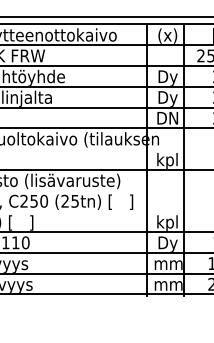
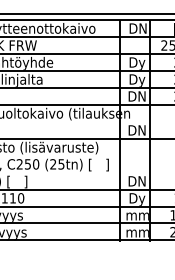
text: (168, 36) -> (137, 29), (x) -> DN
text: (166, 159) -> (136, 130), kpl -> DN
text: (166, 222) -> (136, 181), kpl -> DN

